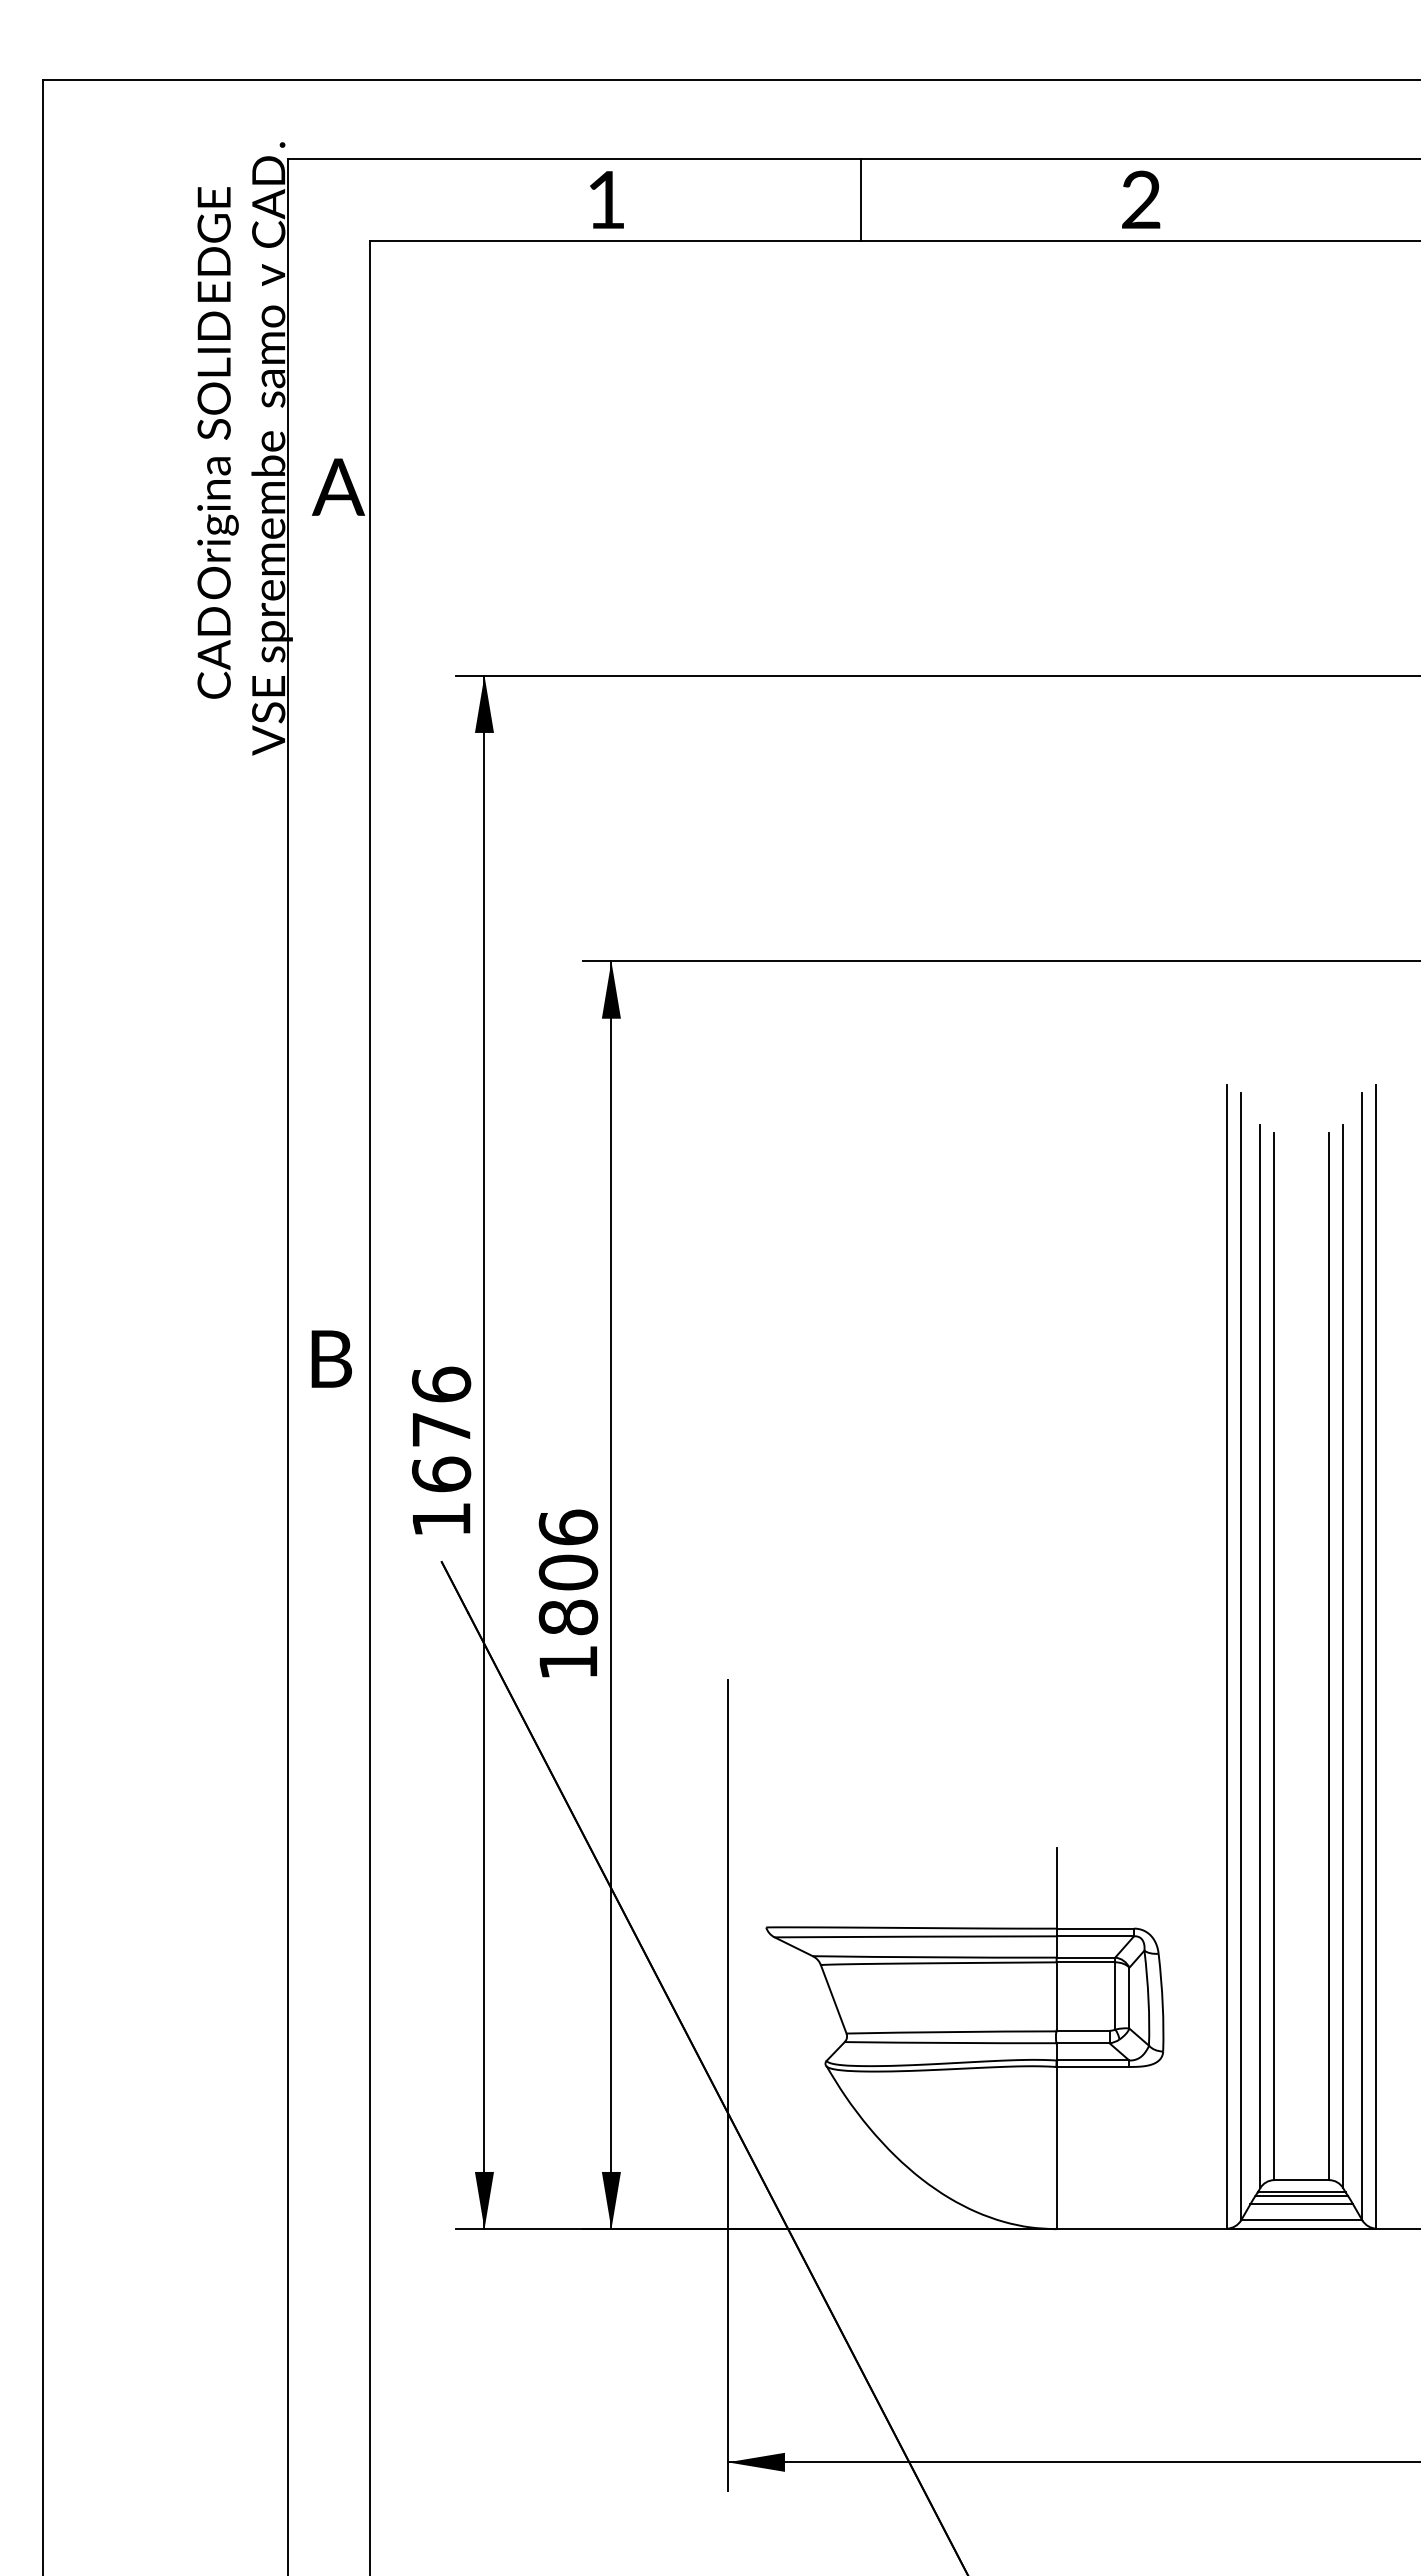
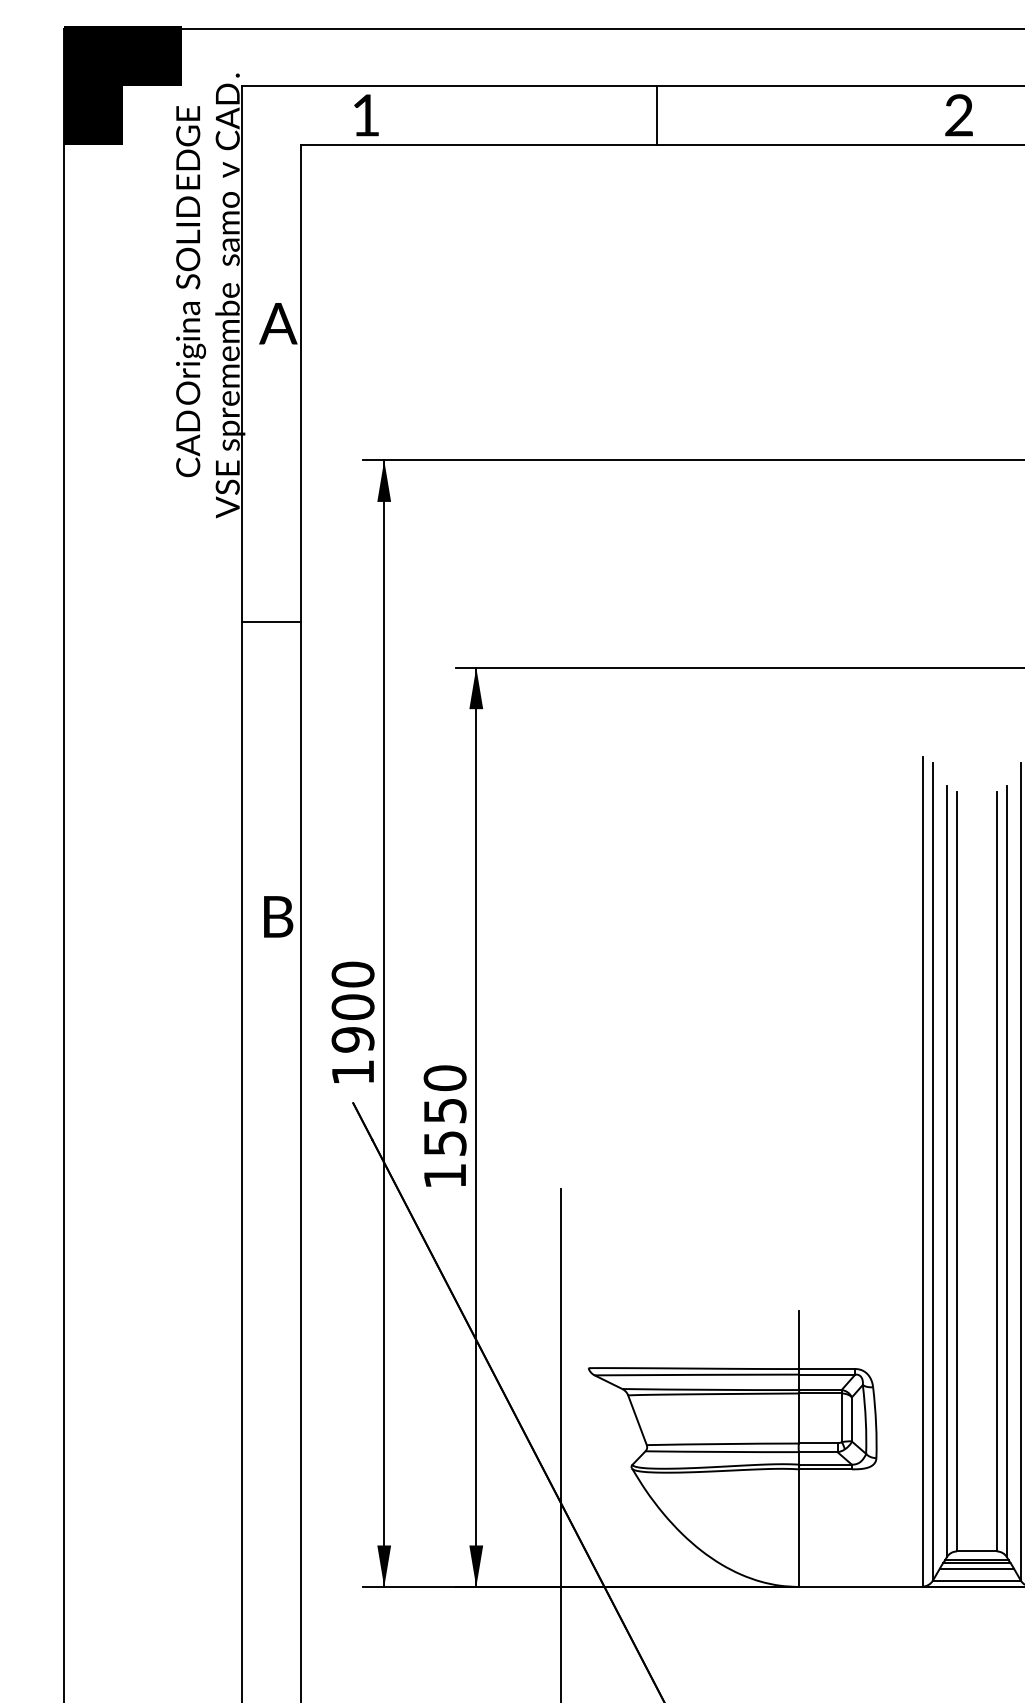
fill: (124, 158) -> (123, 85), added
text: (606, 199) -> (366, 115), moved
text: (1141, 199) -> (959, 115), moved
line: (328, 898) -> (271, 621), added
text: (331, 1358) -> (278, 916), moved
text: (441, 1429) -> (353, 1007), 1676 -> 1900
text: (568, 1572) -> (445, 1110), 1806 -> 1550

